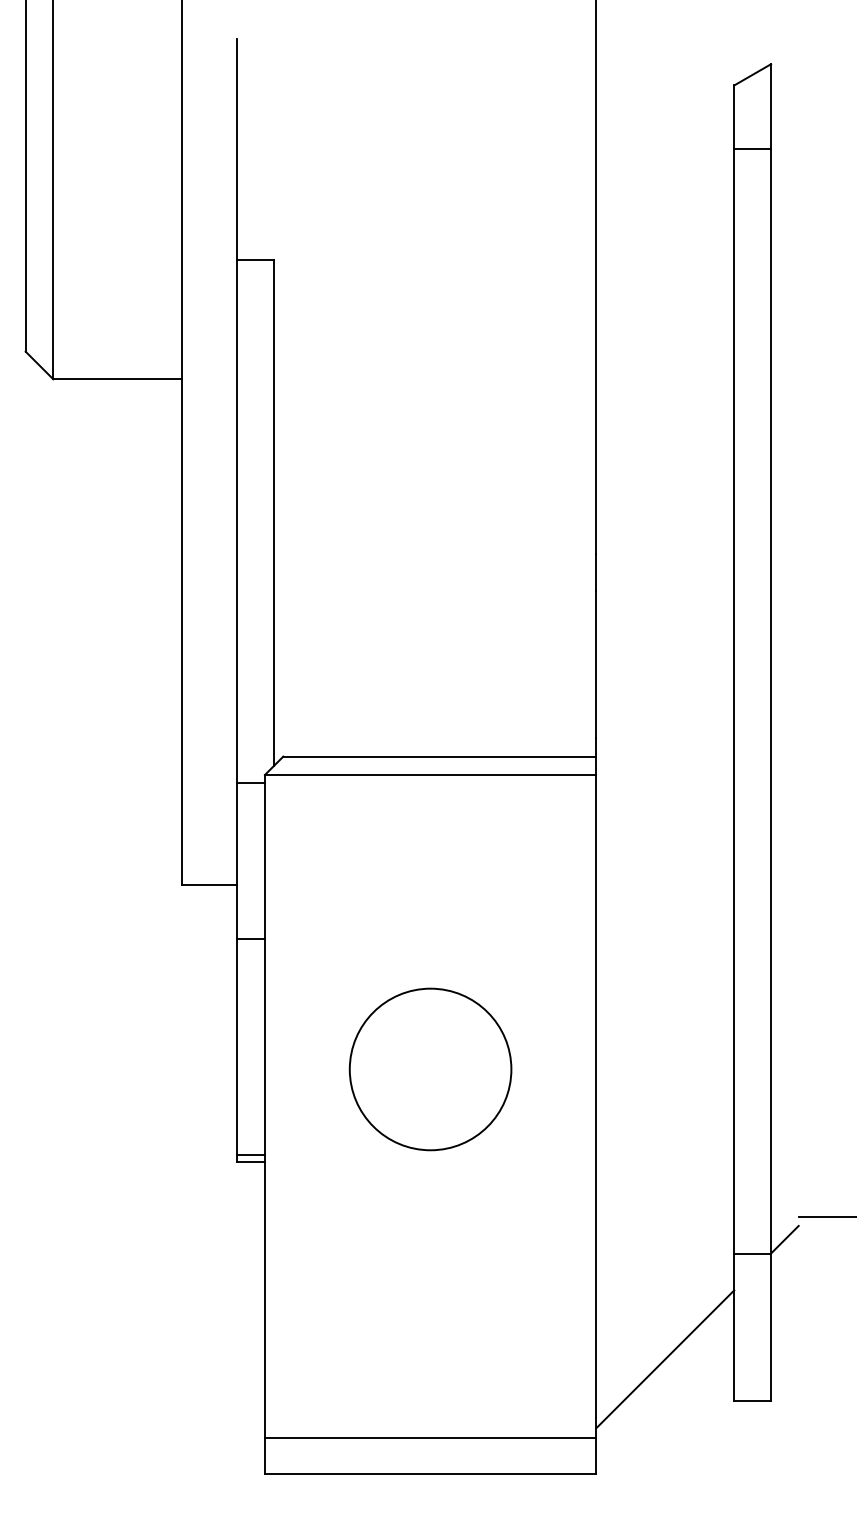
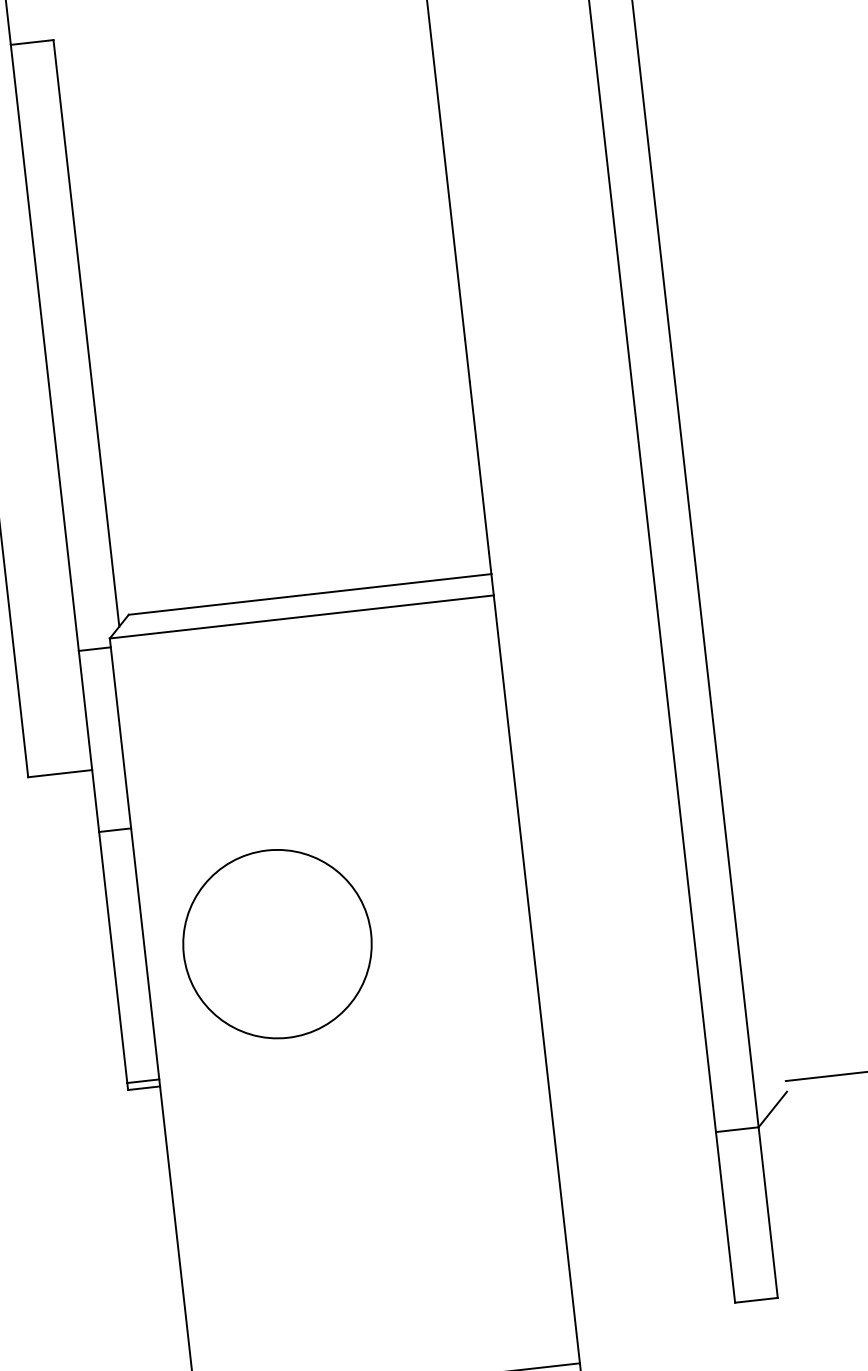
circle: (430, 1069) -> (277, 944), moved
line: (665, 1359) -> (650, 1263), removed

